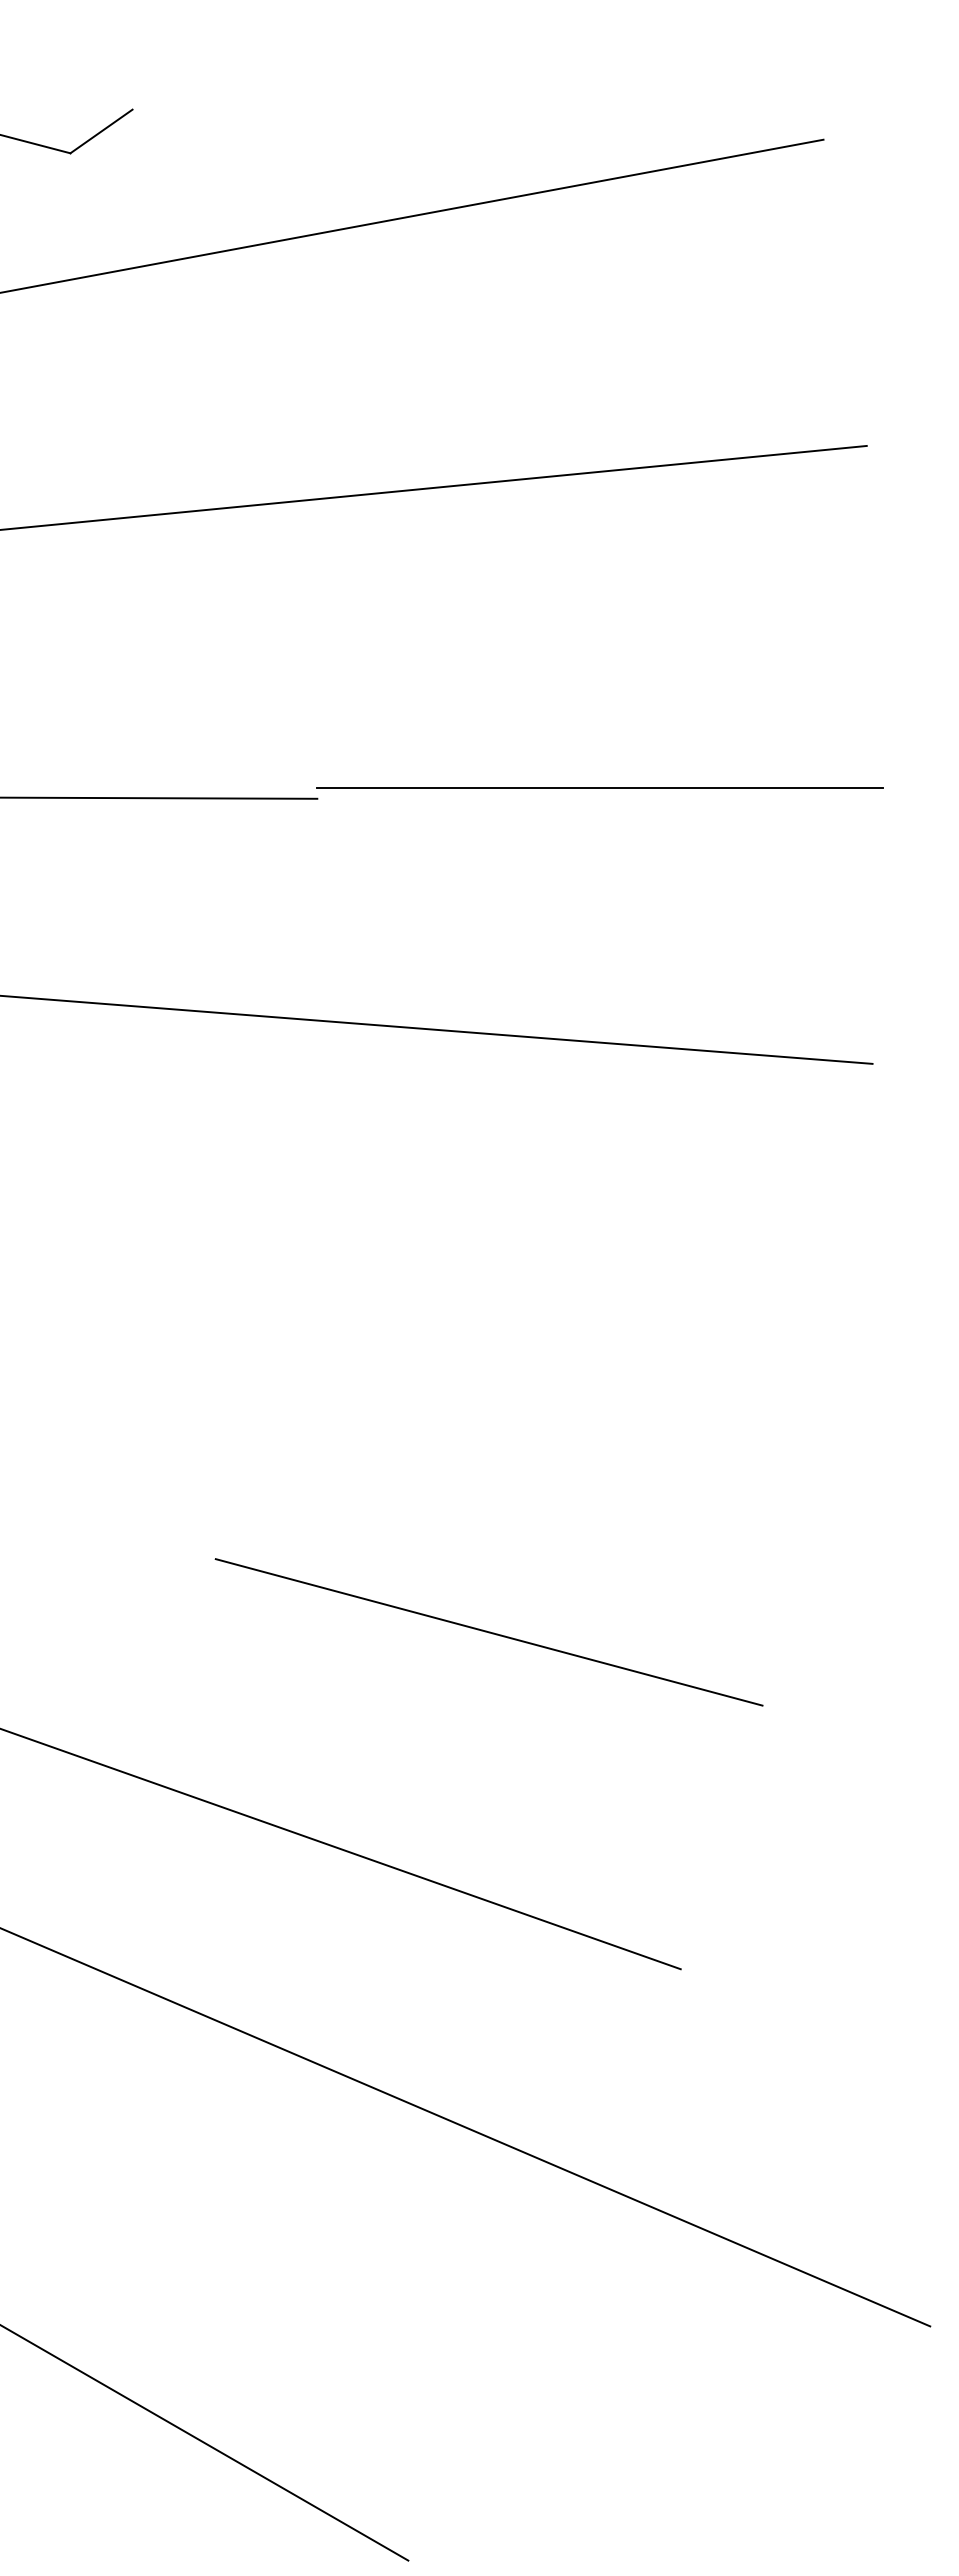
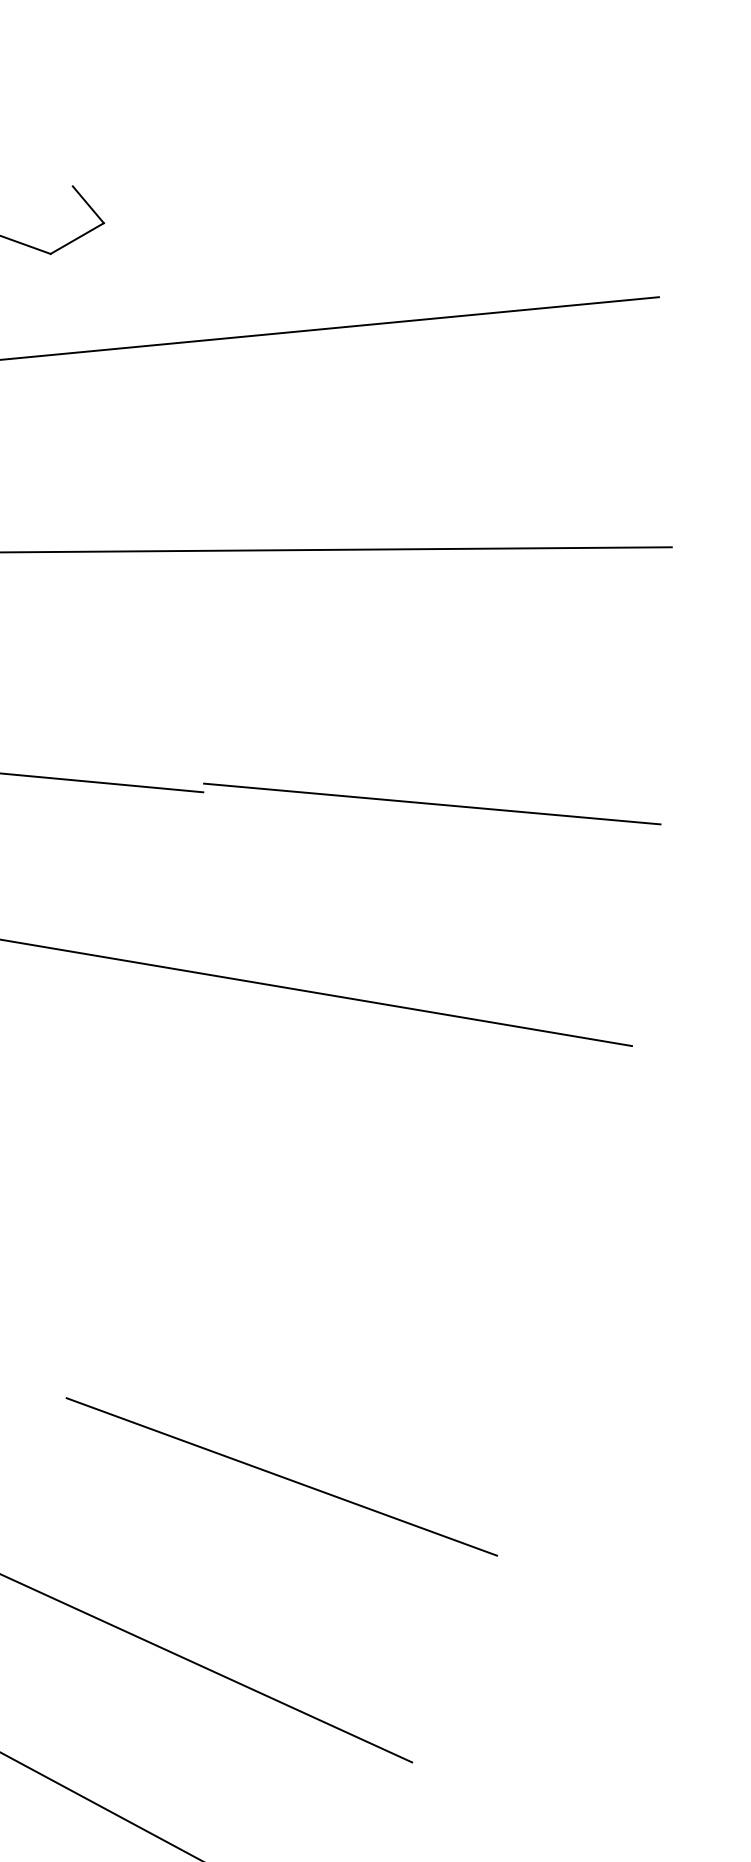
line: (111, 88) -> (88, 204), added

